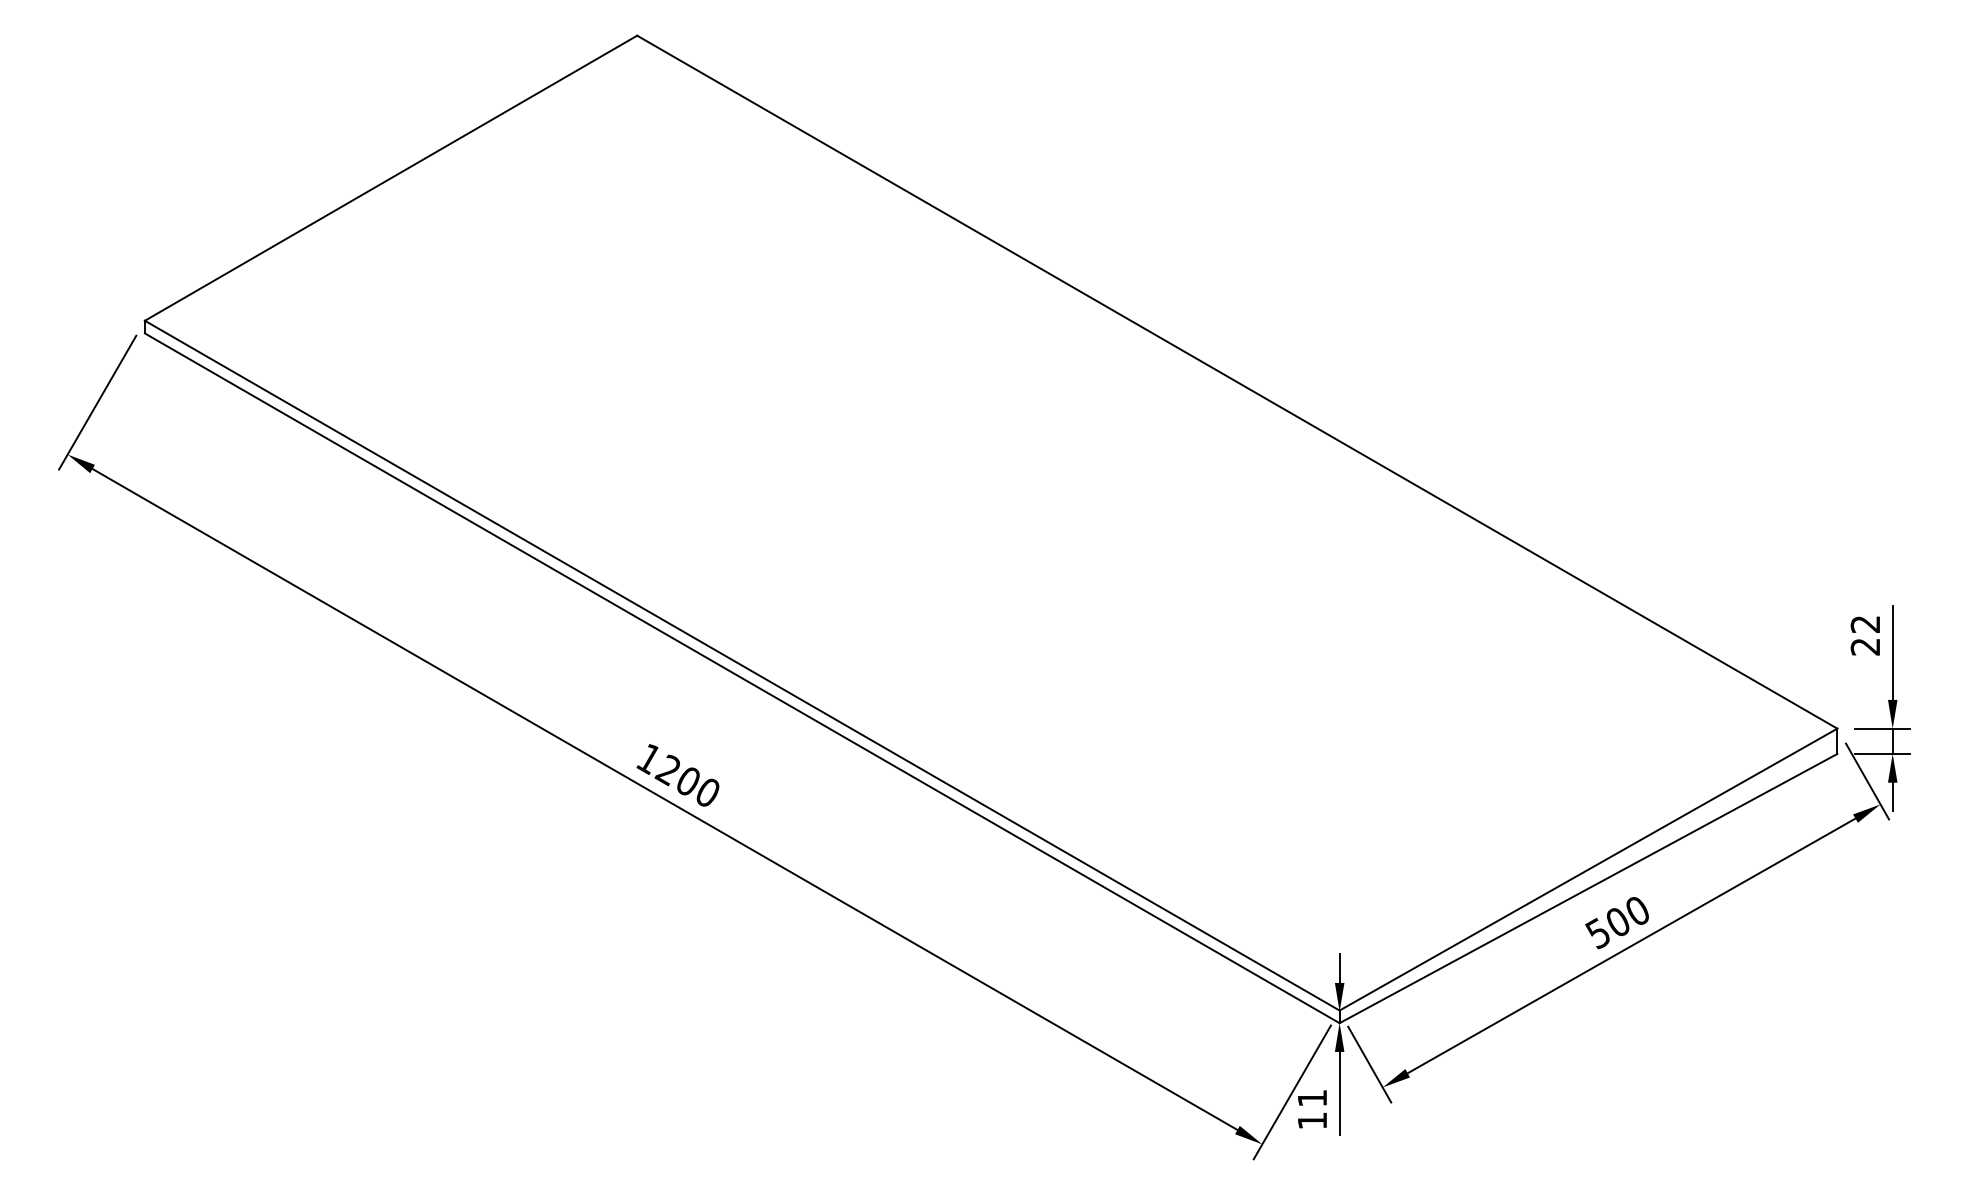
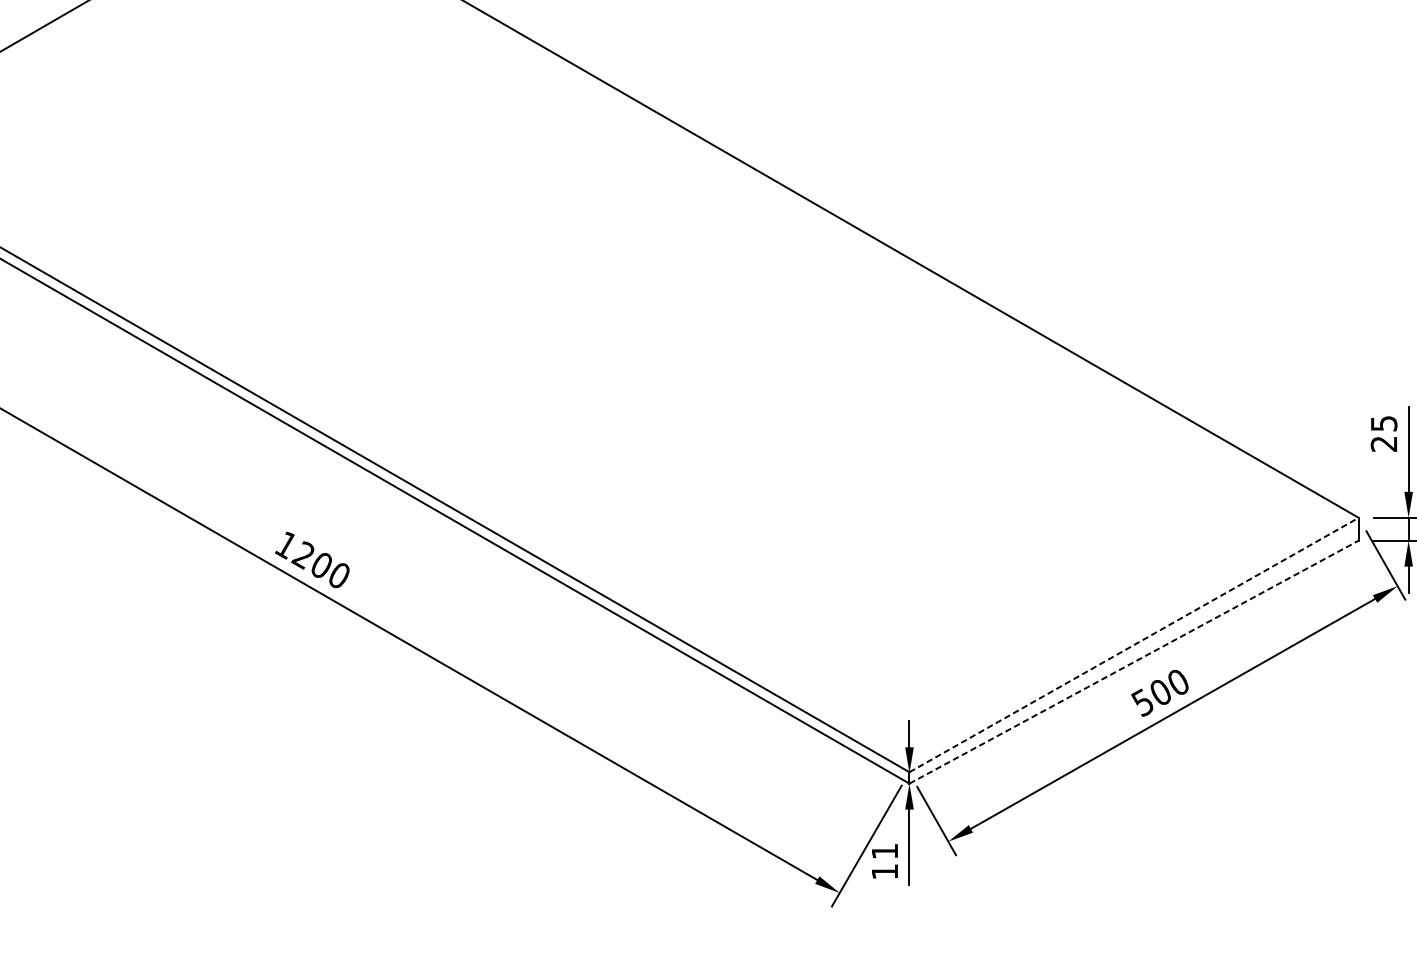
text: (1865, 624) -> (1384, 423), 22 -> 25
line: (1588, 869) -> (1134, 644), solid -> dashed
line: (1588, 888) -> (1134, 662), solid -> dashed

